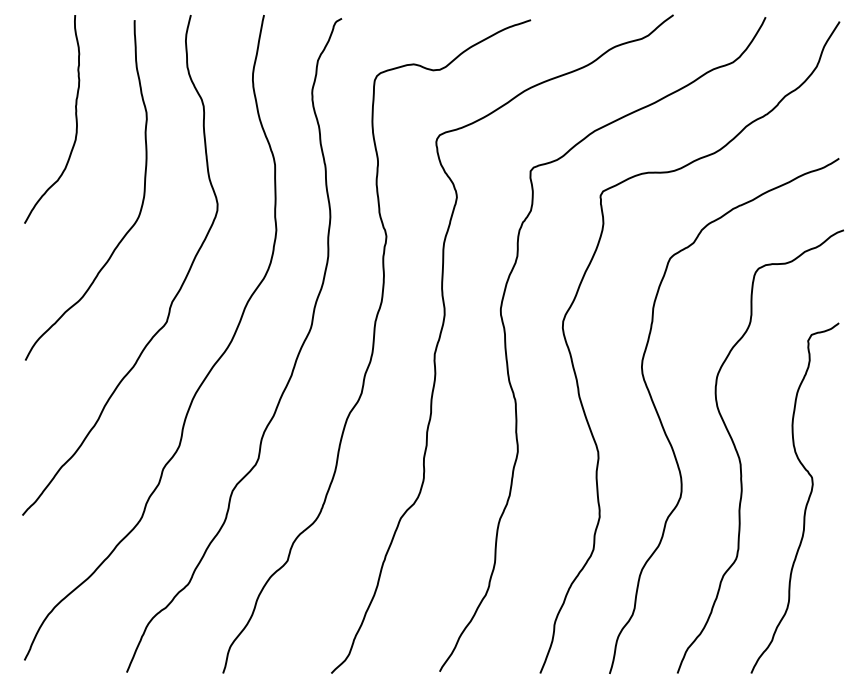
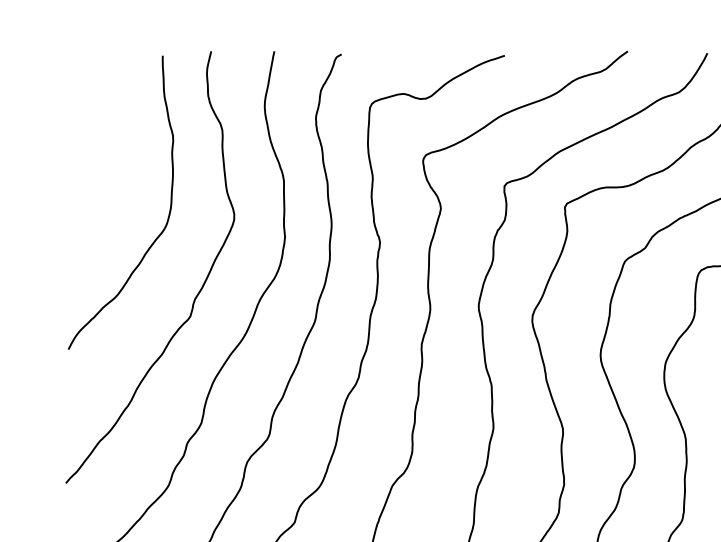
curve: (75, 119) -> (111, 141), removed

